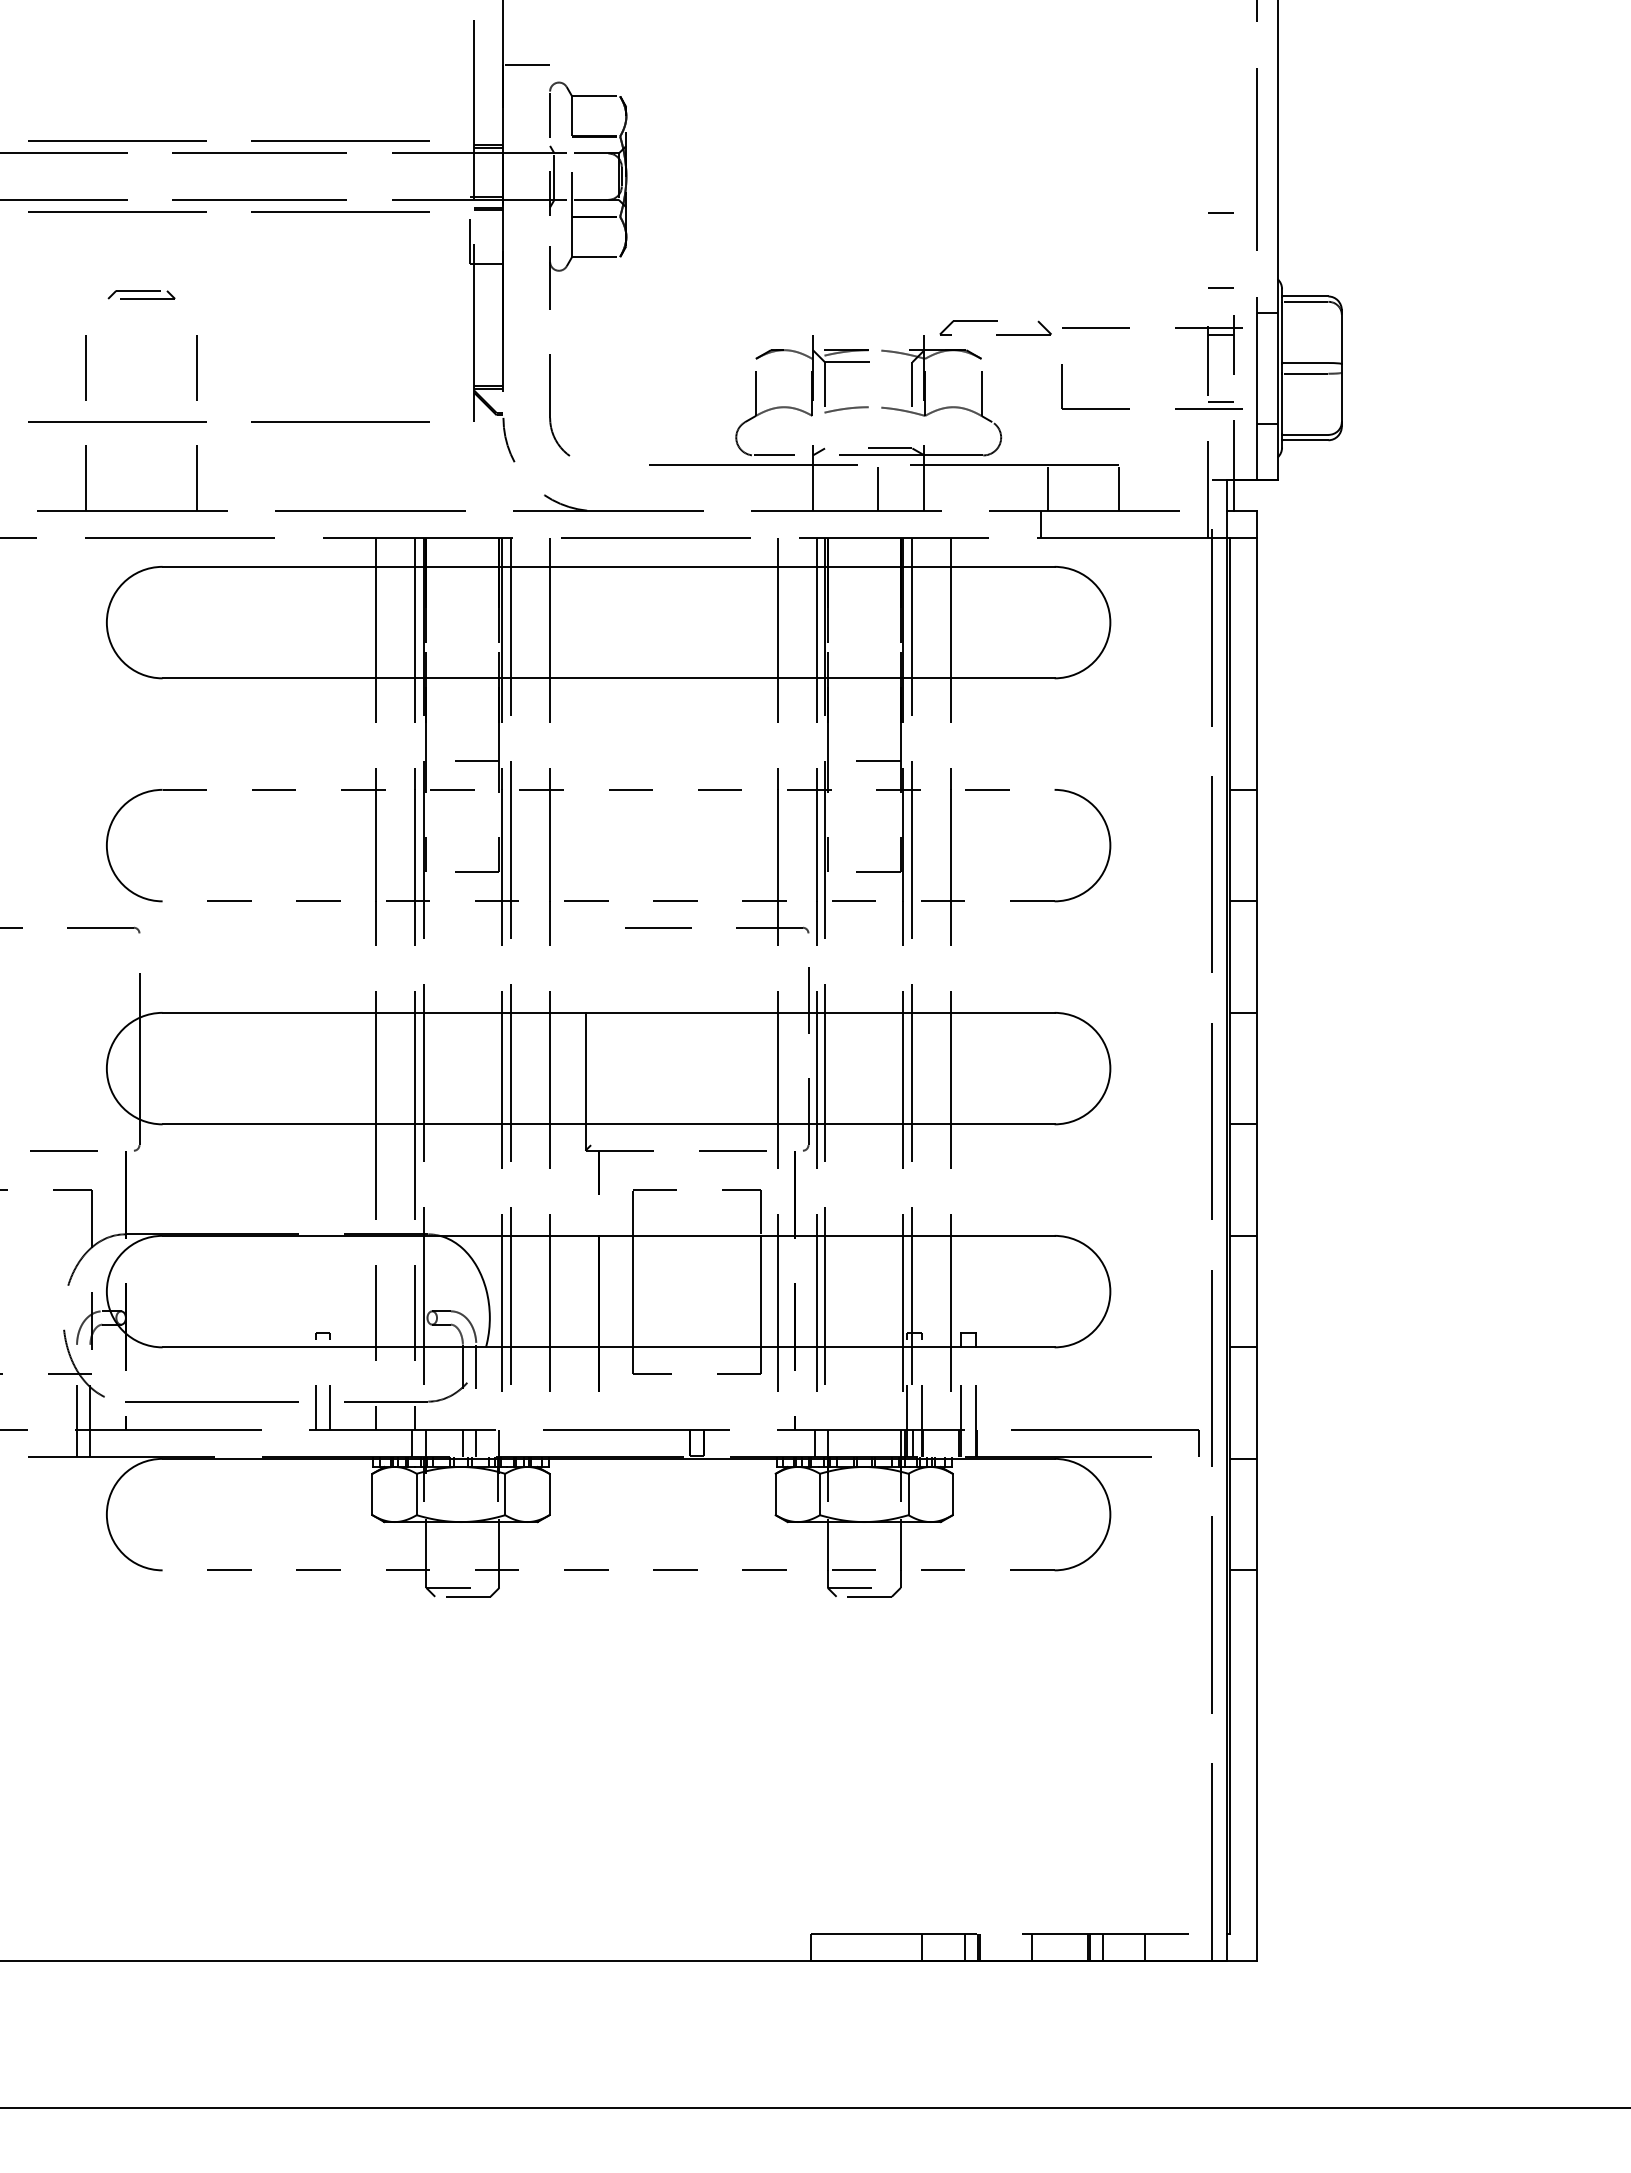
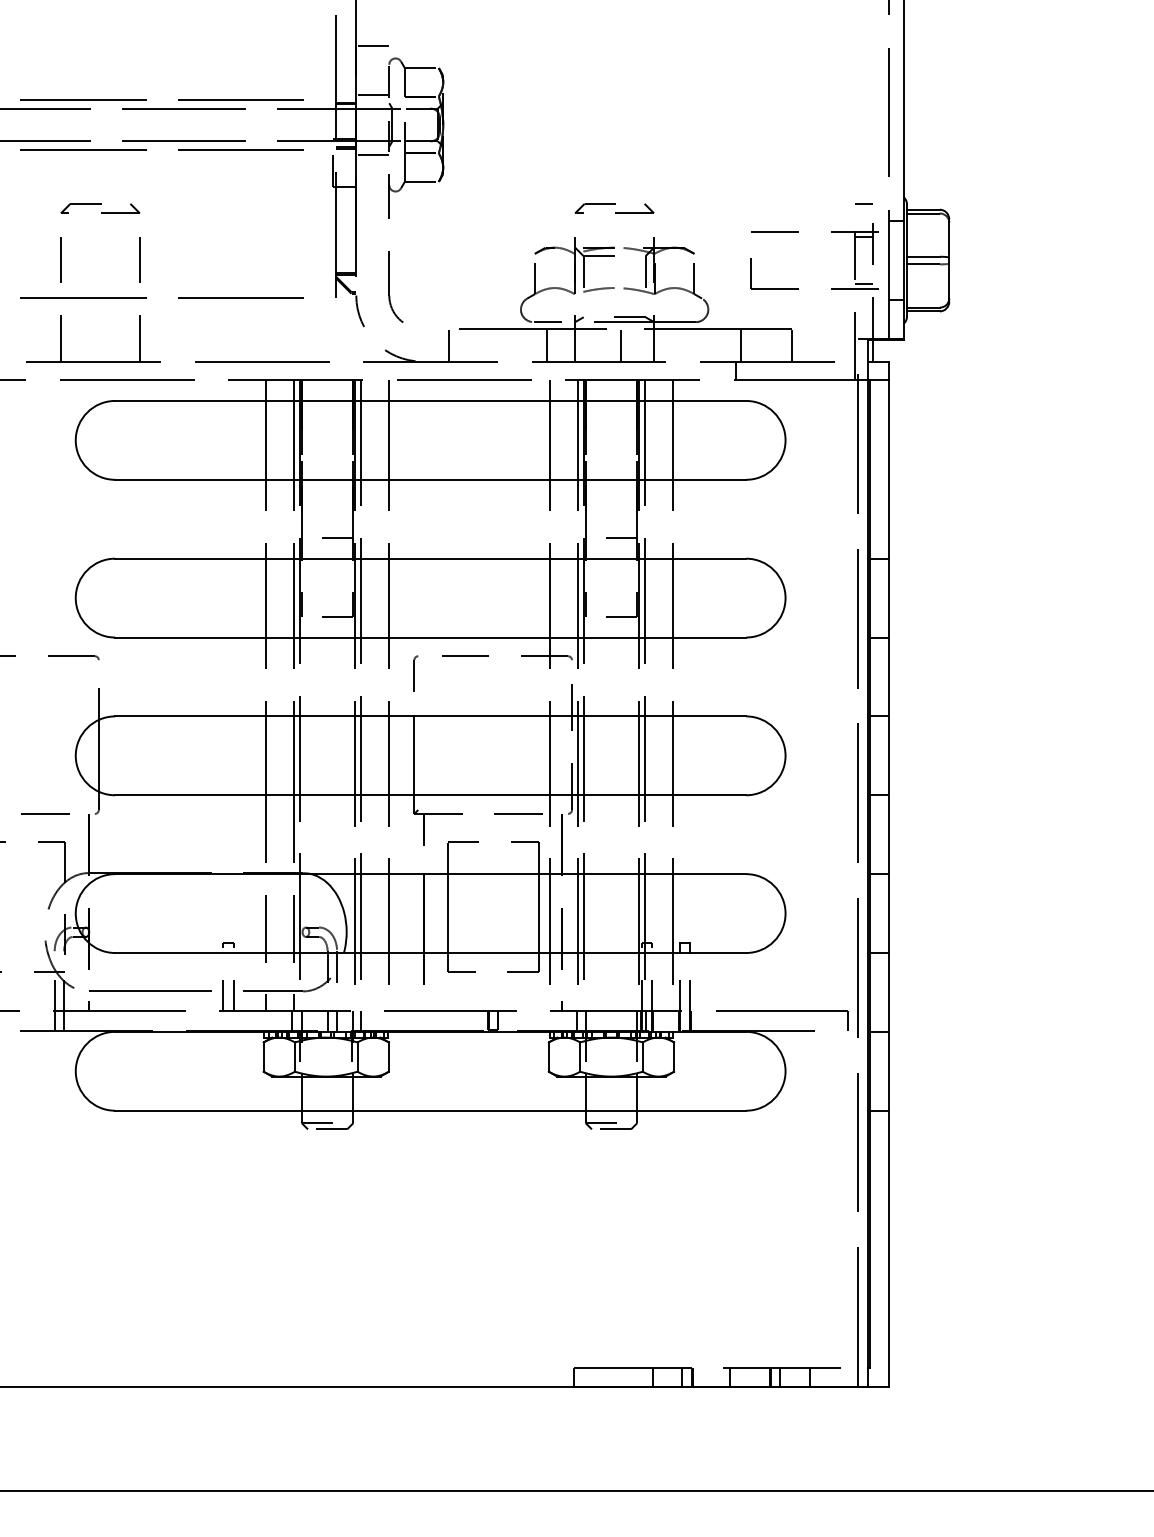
line: (526, 134) -> (372, 95), added
line: (1220, 212) -> (863, 150), removed
line: (526, 219) -> (372, 155), added
part: (141, 294) -> (100, 208), size x1.67
part: (995, 327) -> (614, 208), moved
line: (635, 487) -> (449, 344), added
line: (773, 487) -> (547, 344), added
line: (609, 789) -> (431, 558), dashed -> solid
line: (608, 901) -> (430, 637), dashed -> solid
part: (587, 951) -> (415, 673), added
line: (510, 1443) -> (361, 1021), added
line: (608, 1570) -> (430, 1110), dashed -> solid

